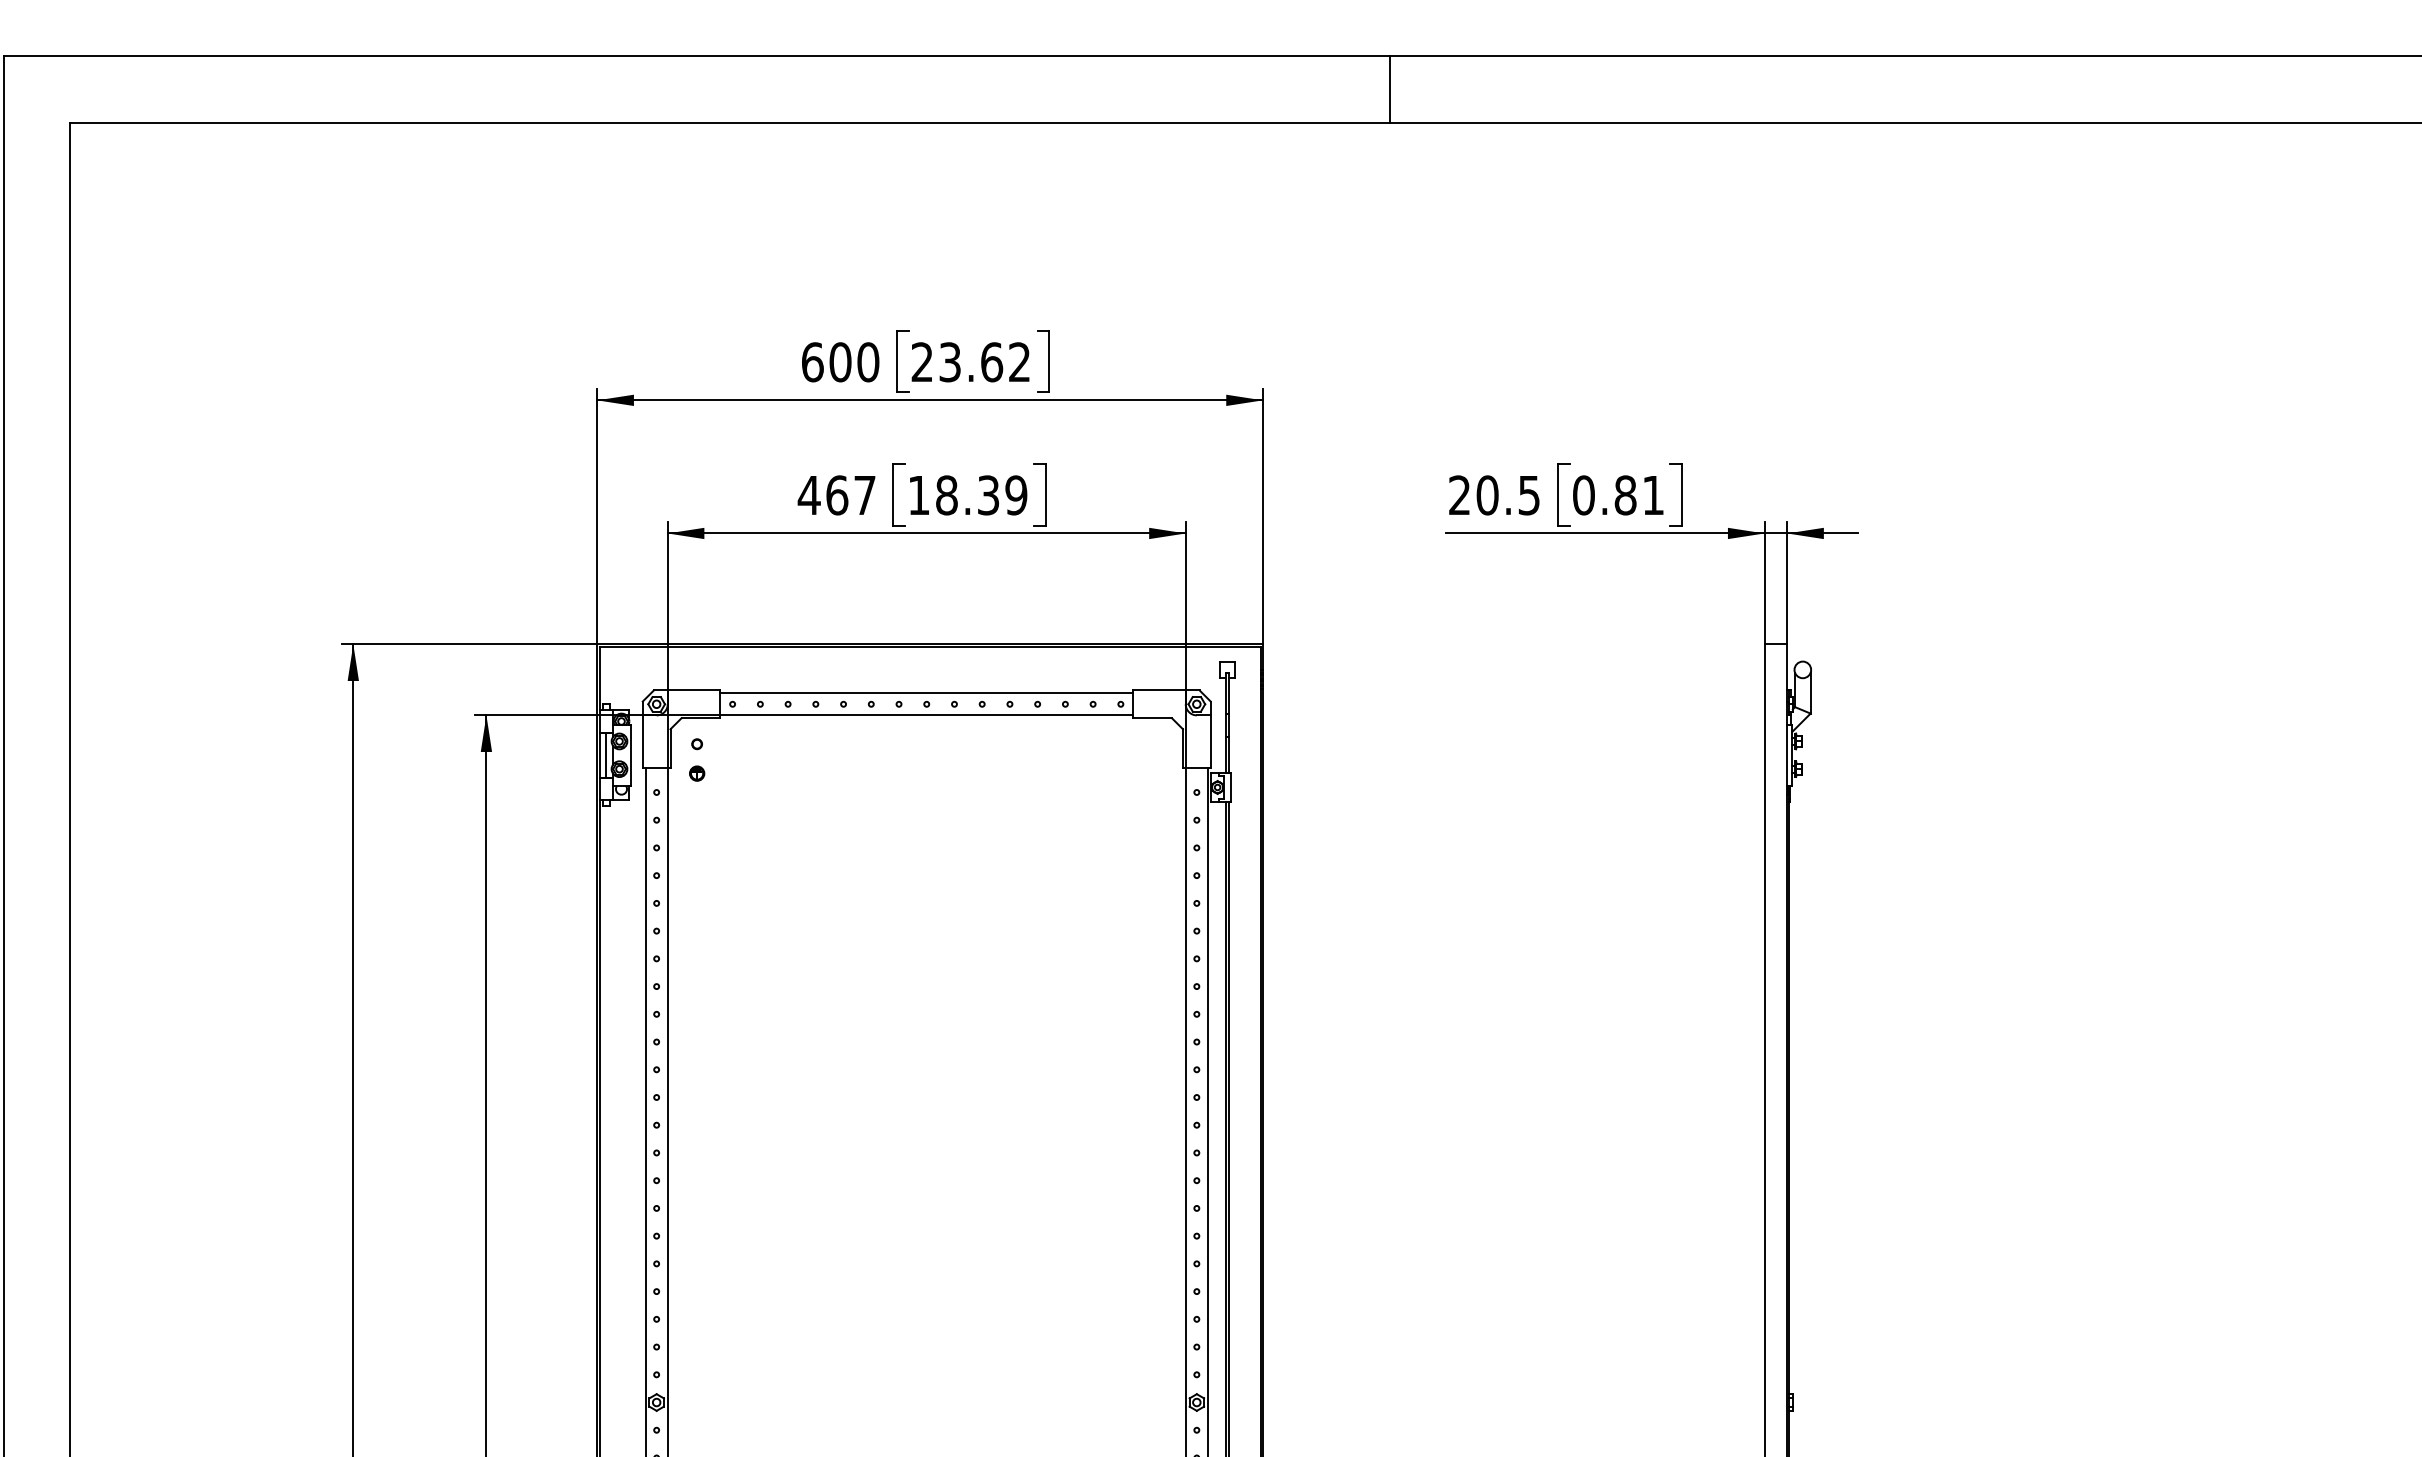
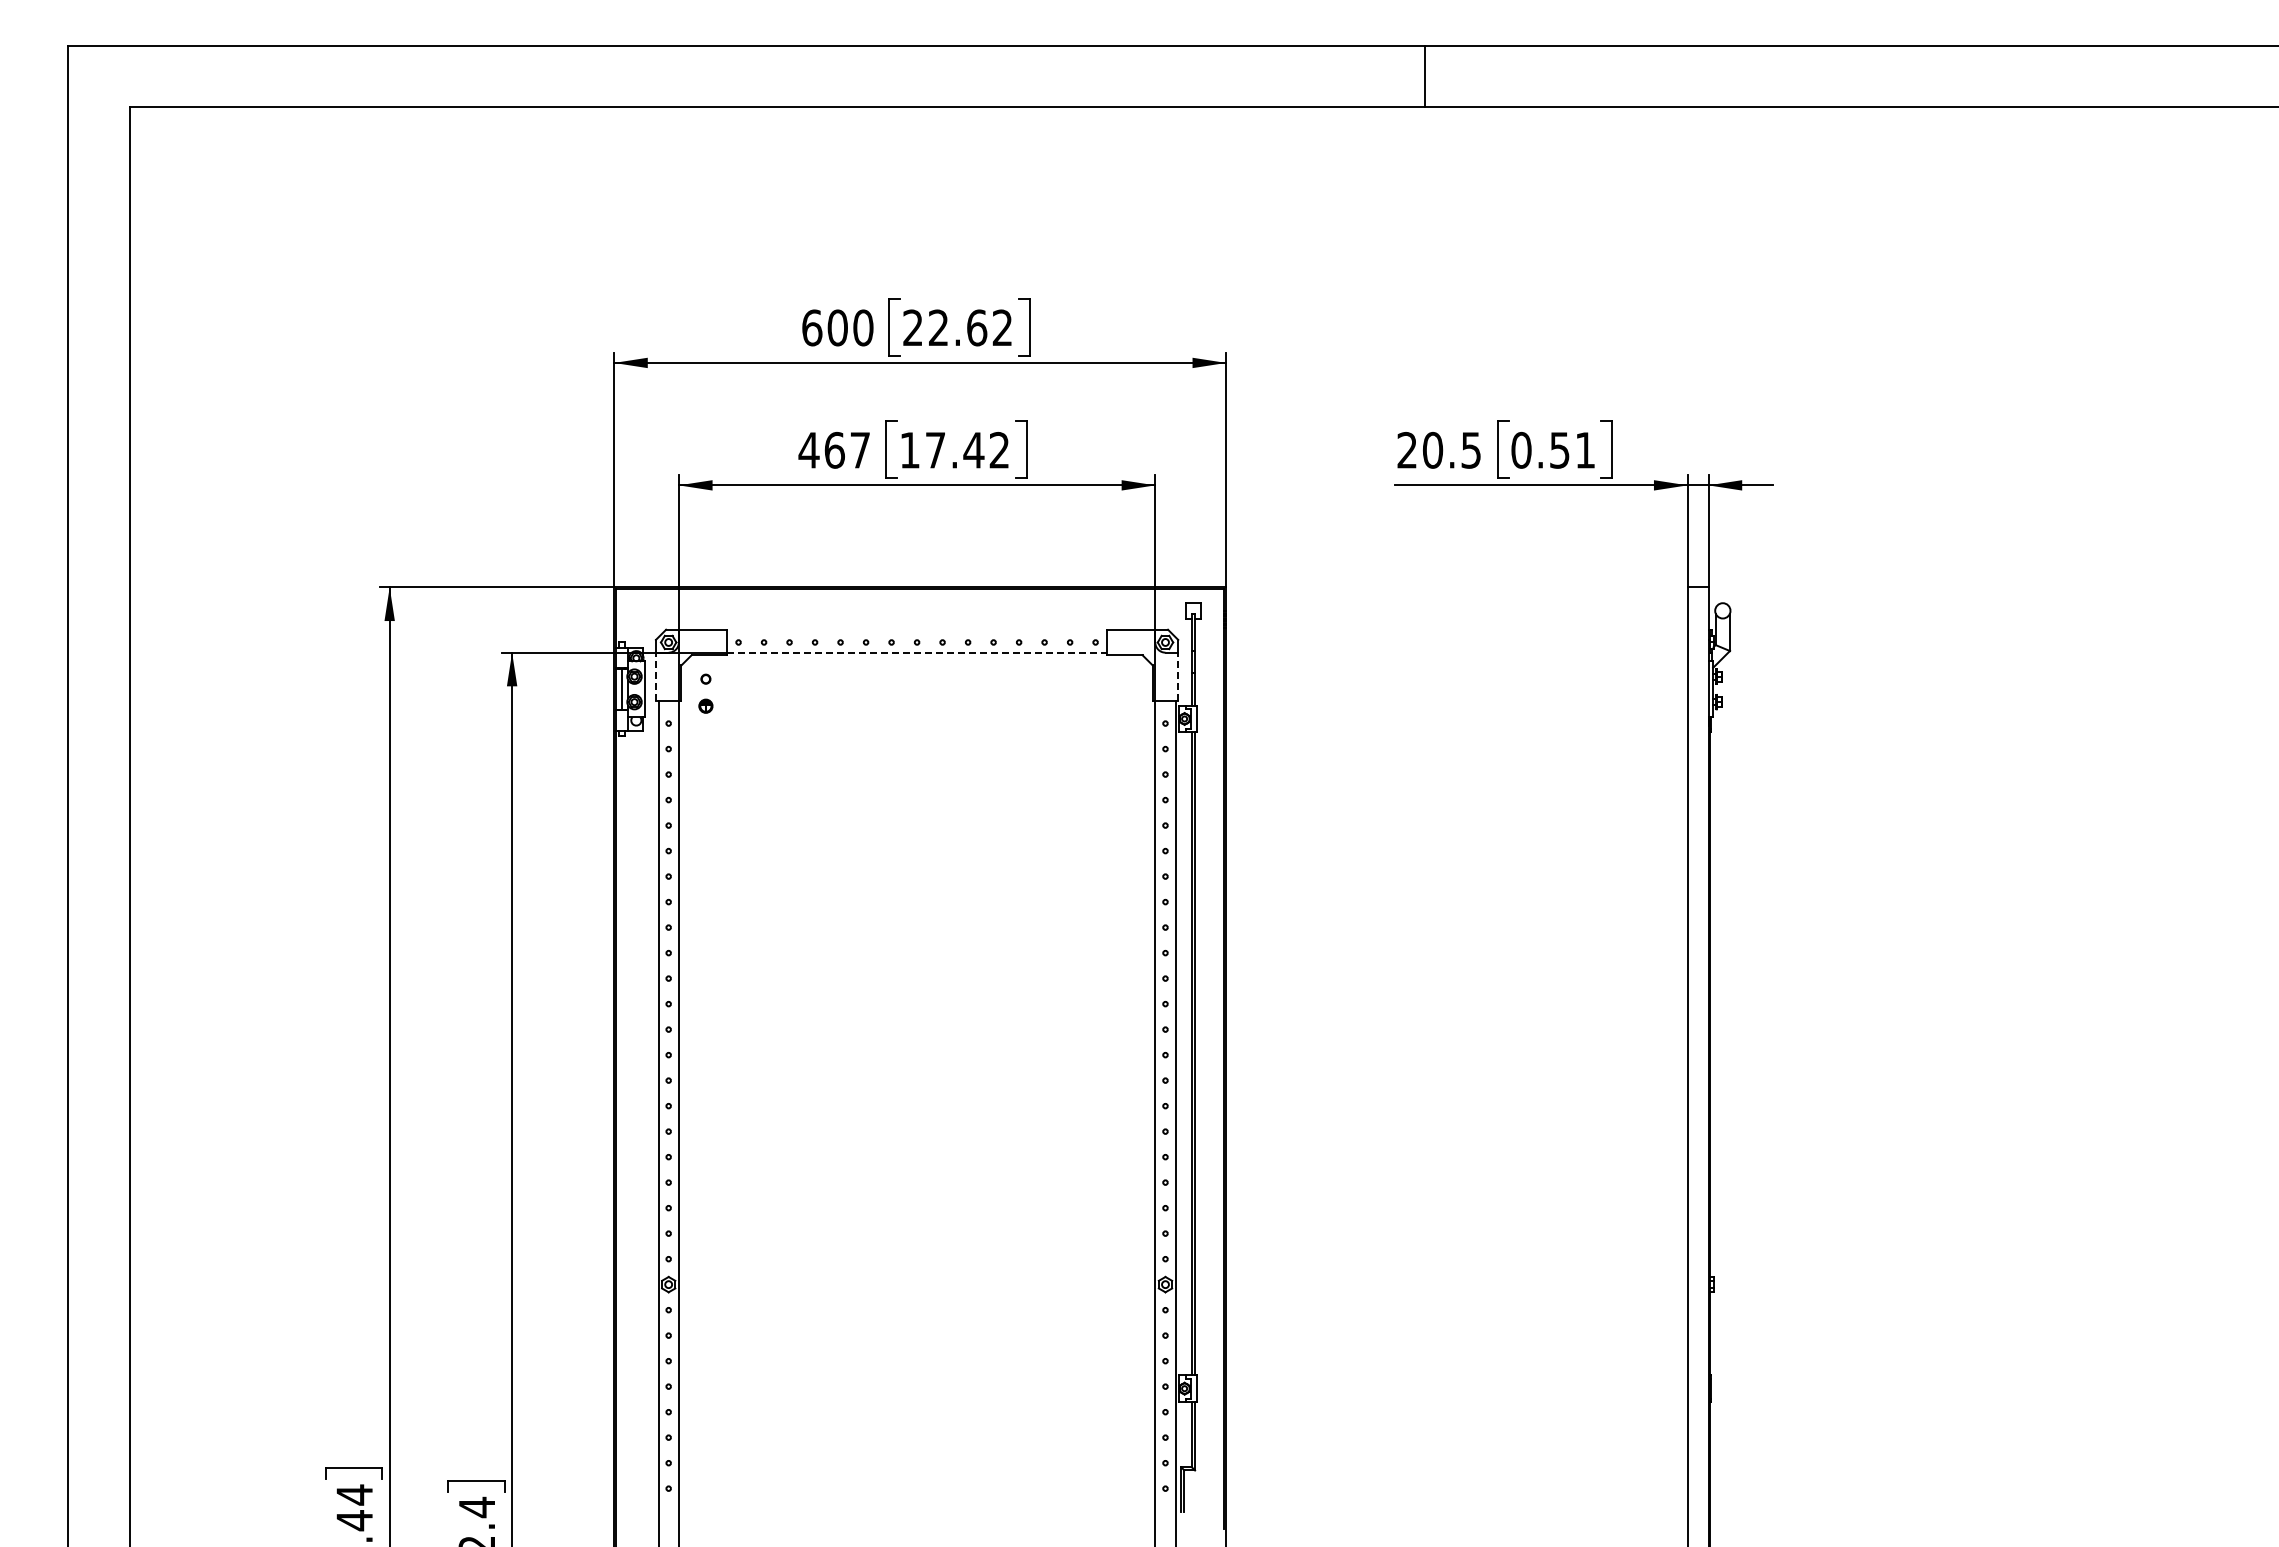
line: (1390, 88) -> (1424, 76), moved
text: (950, 361) -> (938, 327), 23.62 -> 22.62
text: (981, 494) -> (967, 449), 18.39 -> 17.42
text: (1625, 495) -> (1559, 450), 0.81 -> 0.51
line: (926, 693) -> (916, 632), removed
line: (927, 715) -> (917, 652), solid -> dashed
line: (642, 741) -> (655, 676), solid -> dashed
line: (1210, 741) -> (1178, 676), solid -> dashed

